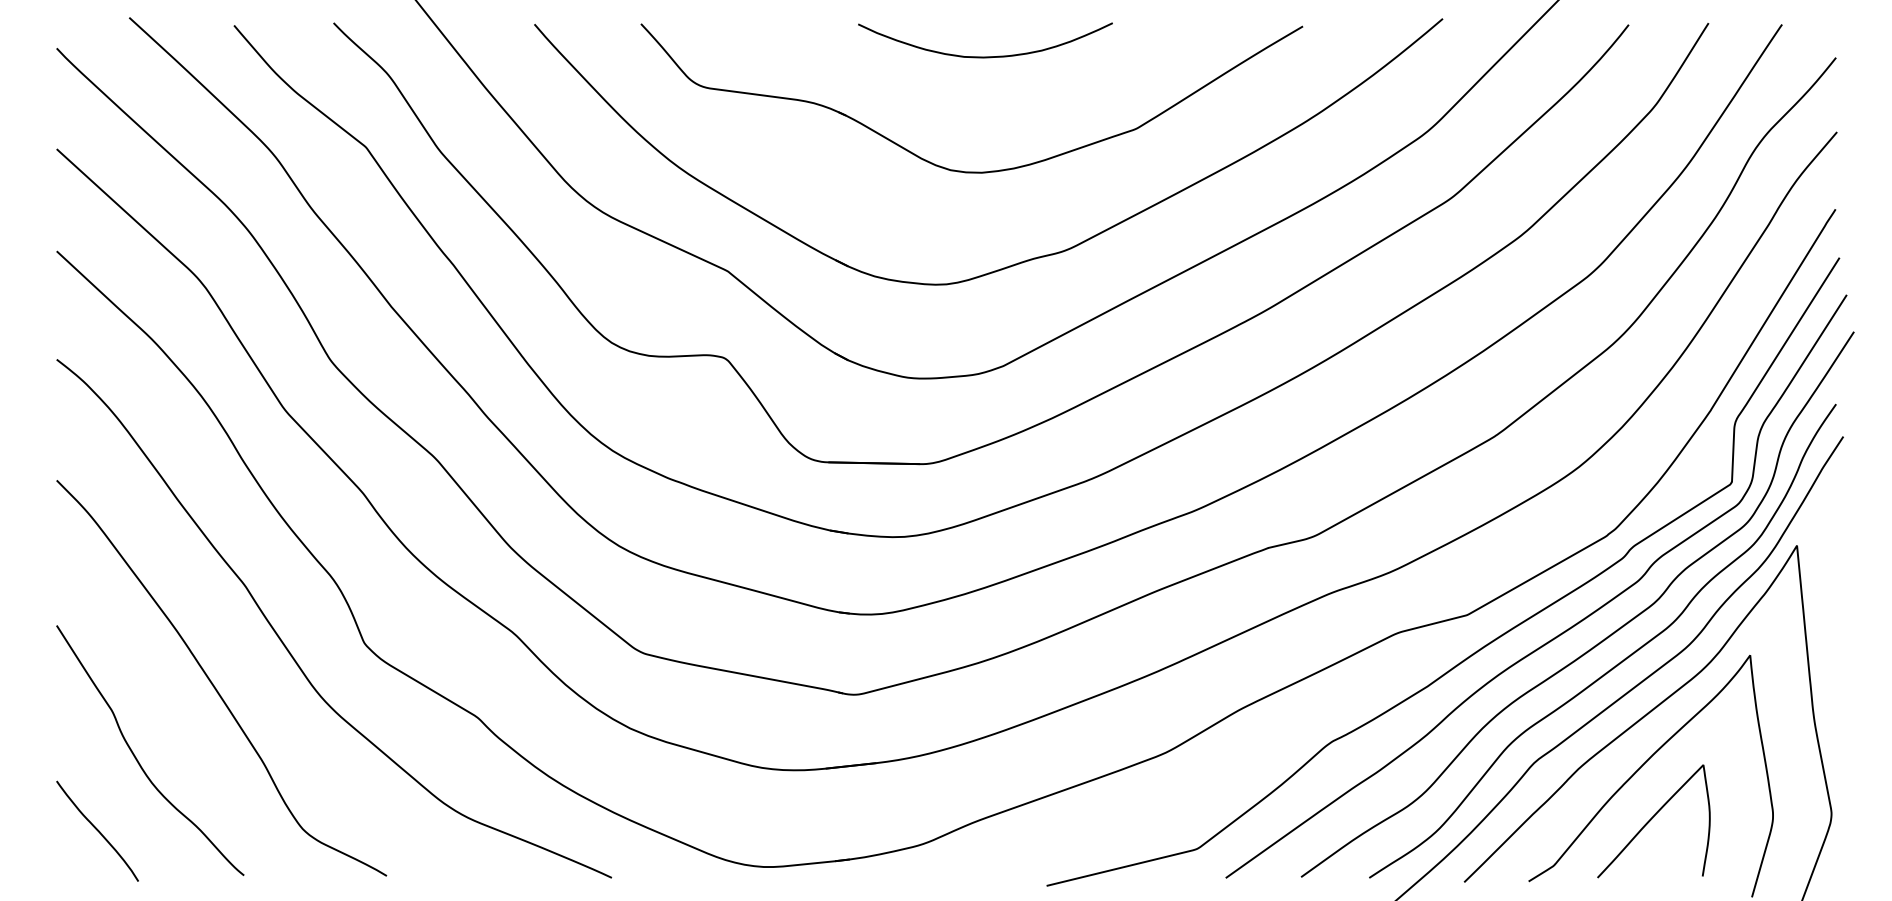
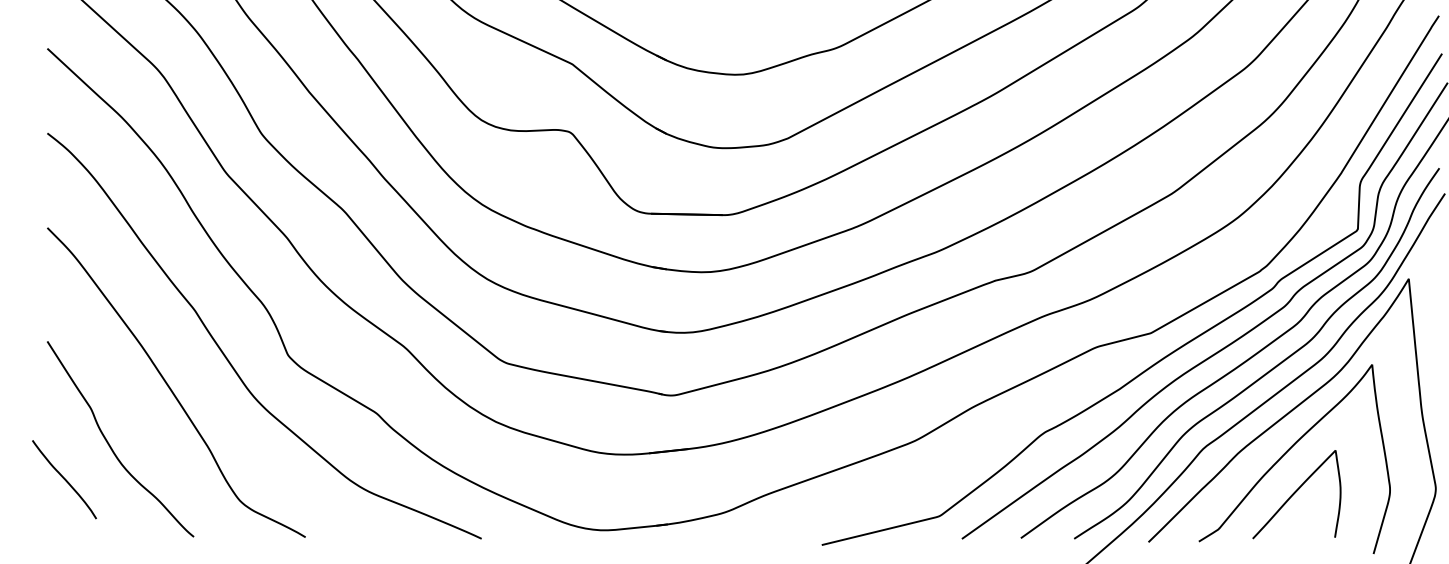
curve: (97, 830) -> (64, 479), moved

